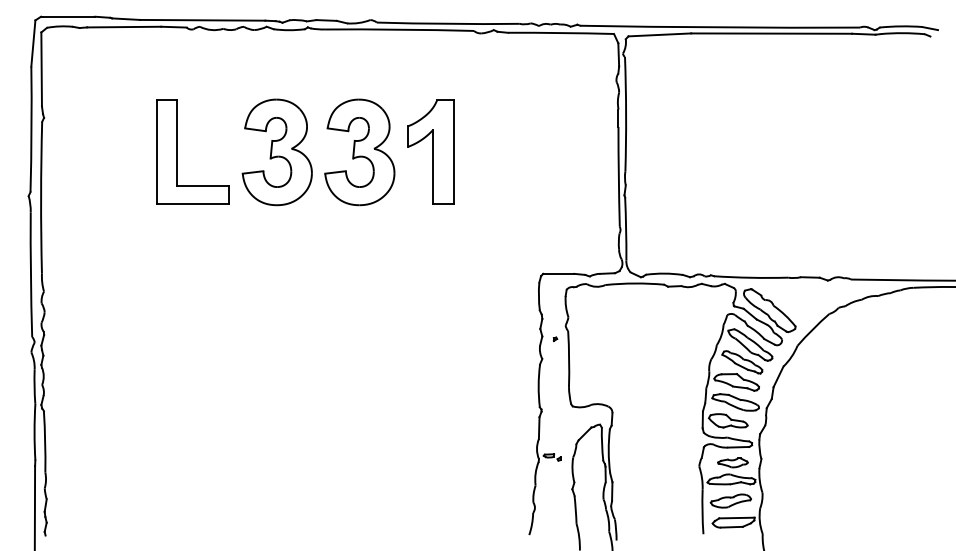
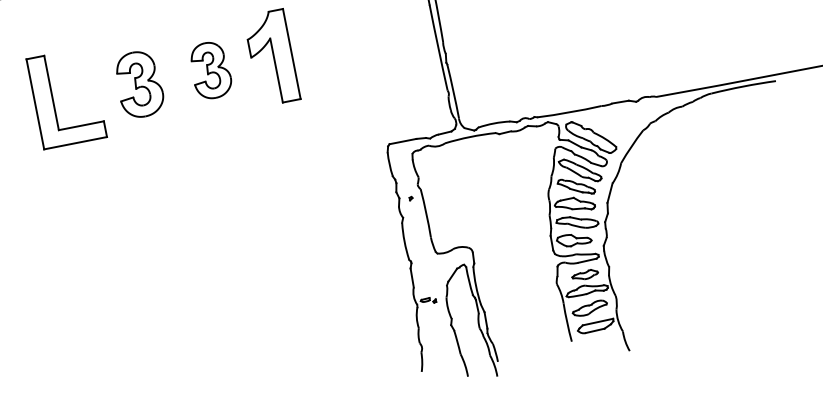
part: (276, 152) -> (138, 84), size x0.7
part: (359, 152) -> (210, 70), size x0.6

